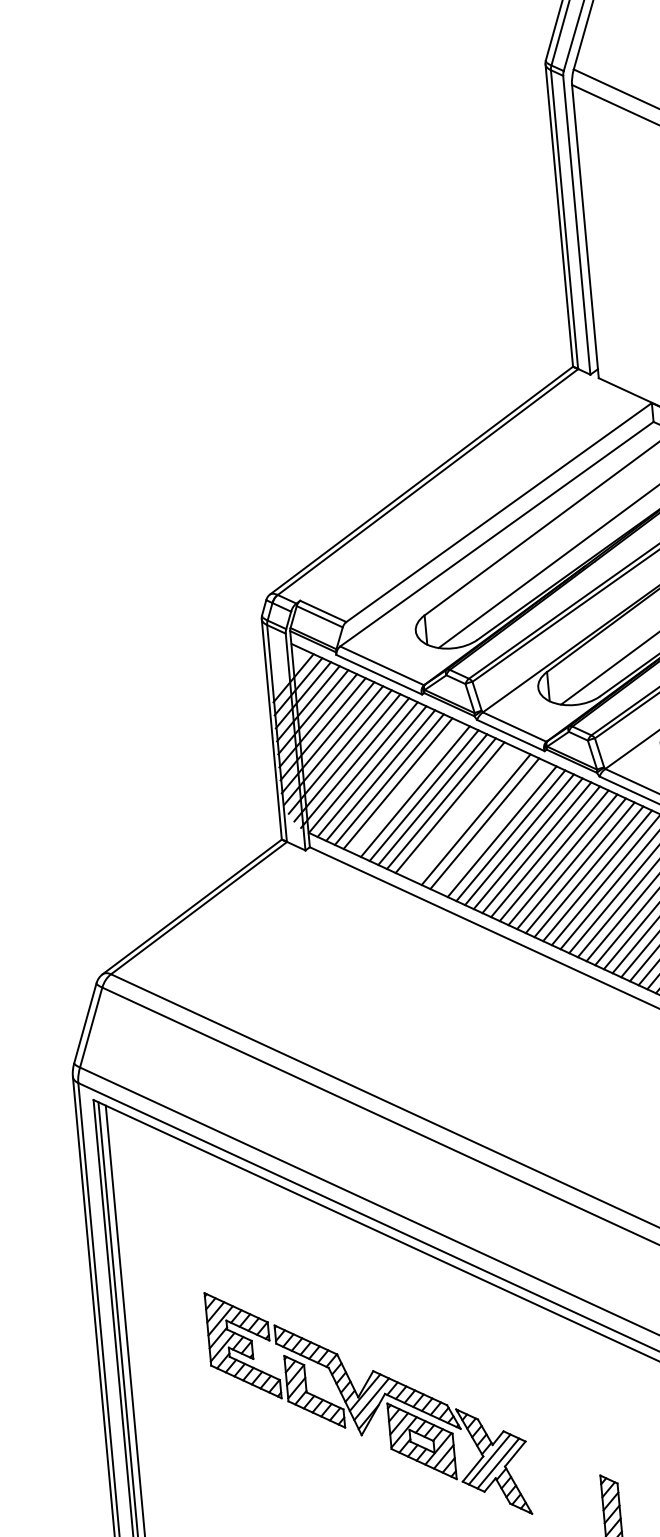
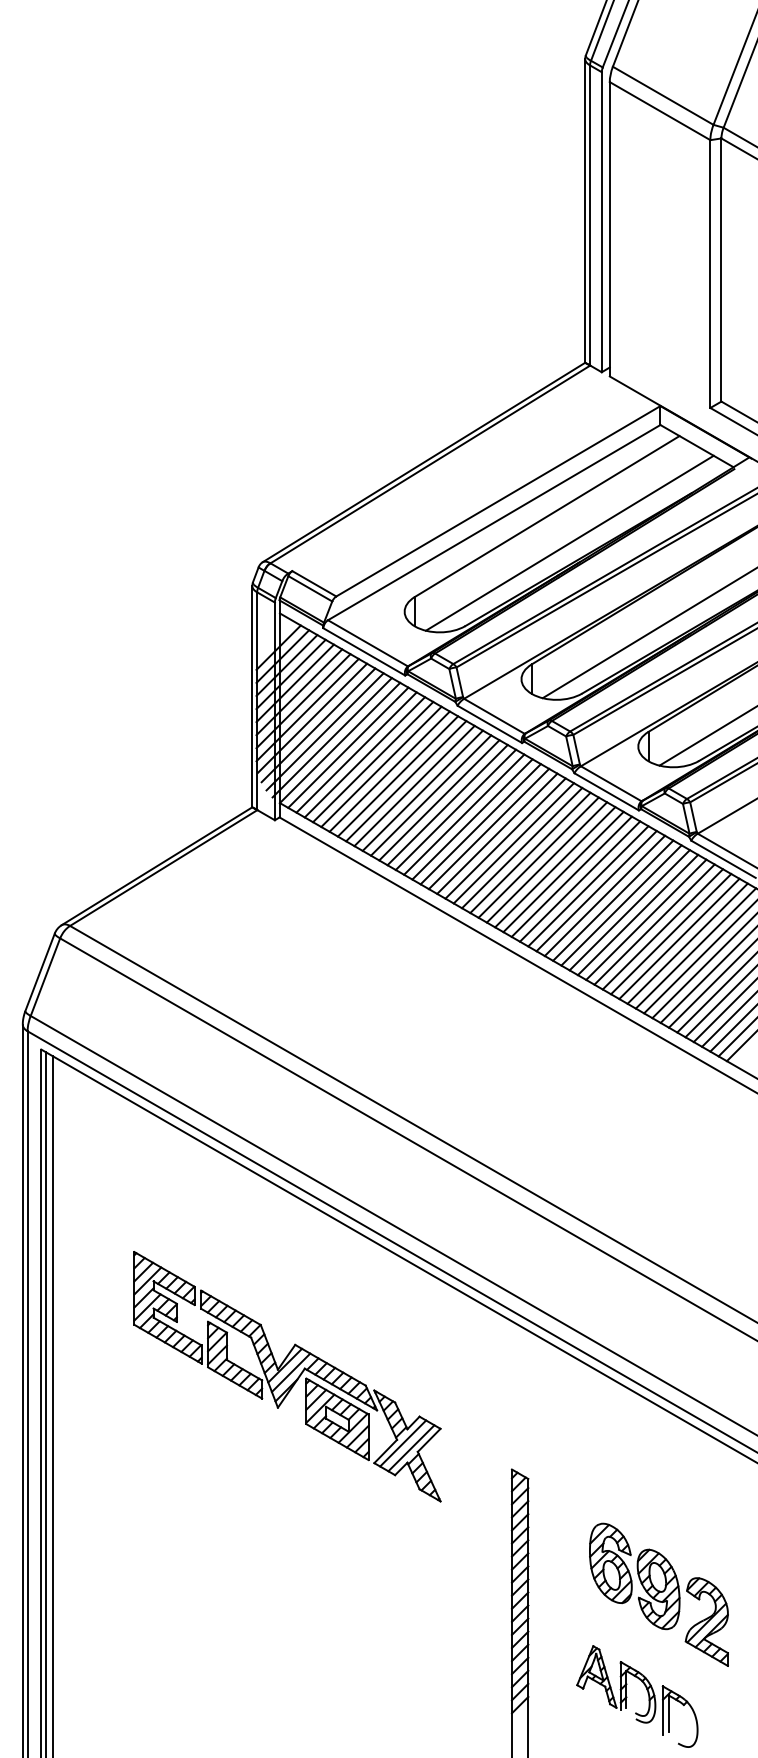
line: (406, 787) -> (381, 766), added
line: (459, 811) -> (431, 795), added
line: (467, 815) -> (439, 800), added
line: (493, 827) -> (464, 814), added

